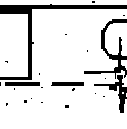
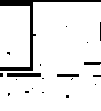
part: (67, 86) -> (67, 77), size x0.7

